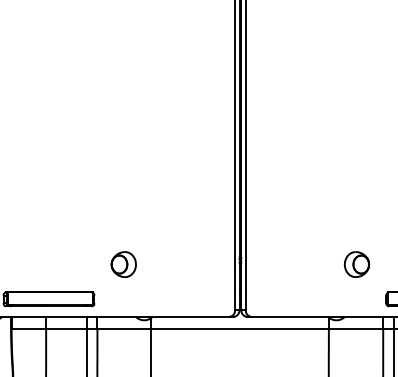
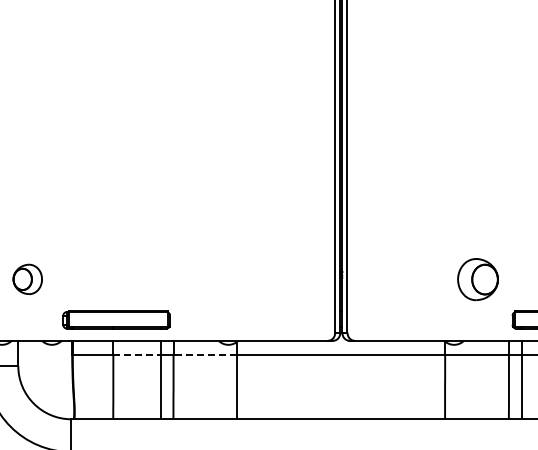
part: (123, 263) -> (204, 278), removed
part: (357, 263) -> (478, 278), size x1.4
line: (66, 328) -> (137, 354), solid -> dashed
line: (124, 328) -> (205, 354), solid -> dashed

